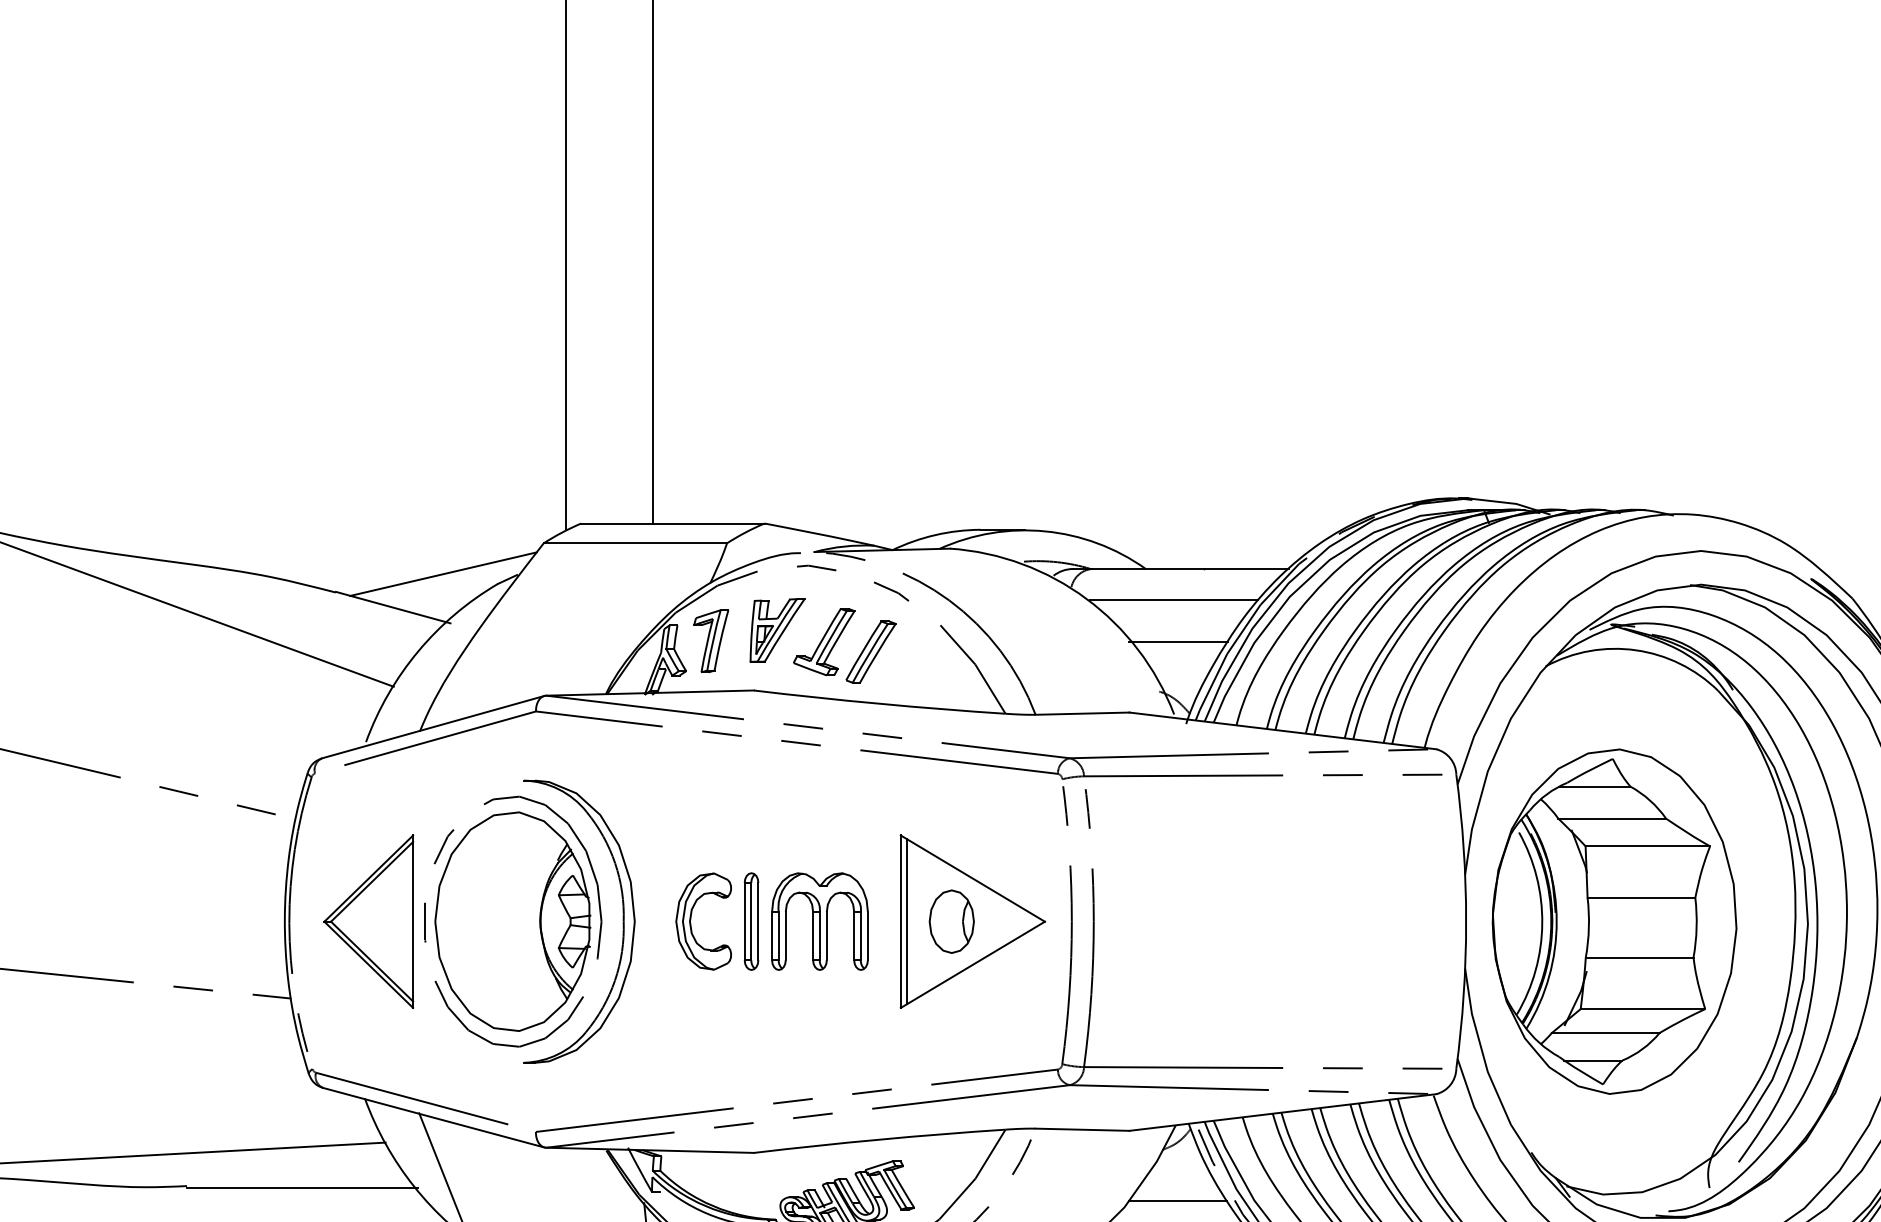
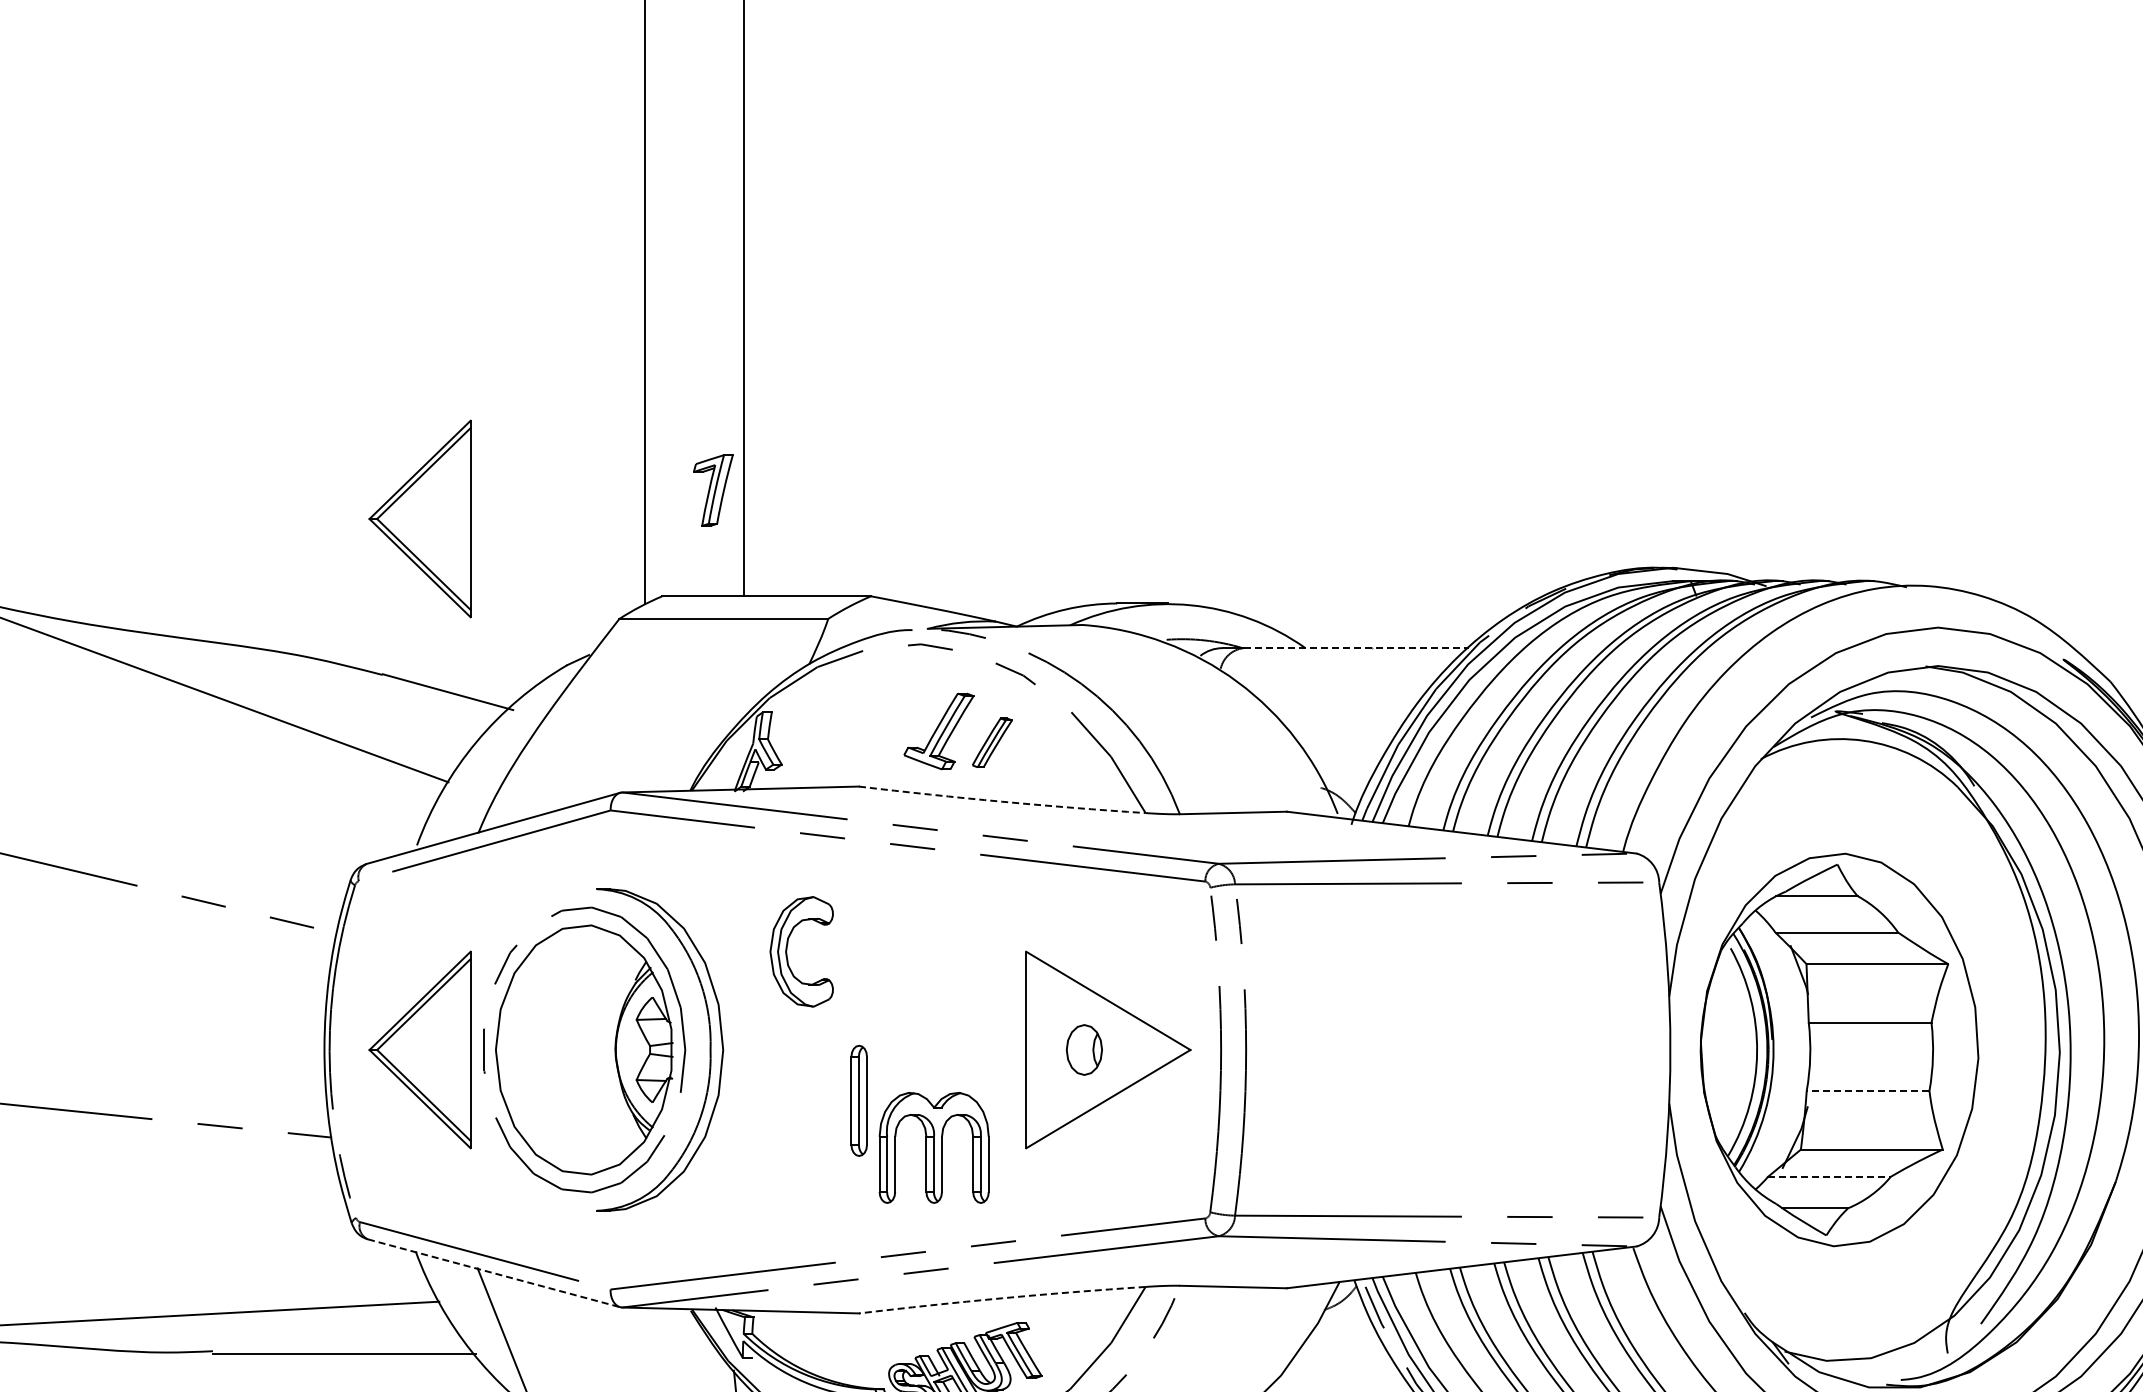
part: (368, 455) -> (419, 518), added
line: (1190, 569) -> (1356, 648), solid -> dashed
line: (442, 573) -> (504, 653), removed
line: (1173, 600) -> (1337, 683), removed
part: (777, 629) -> (885, 717), removed
part: (711, 641) -> (713, 490), moved
line: (1178, 642) -> (1342, 731), removed
part: (871, 651) -> (992, 742), size x0.7
arc: (879, 703) -> (1002, 801), solid -> dashed
part: (691, 920) -> (787, 950), moved
part: (750, 921) -> (858, 1100), moved
part: (819, 921) -> (933, 1147), moved
line: (907, 921) -> (1033, 1049), removed
part: (951, 921) -> (1084, 1049), size x0.7
line: (1639, 957) -> (1867, 1090), solid -> dashed
line: (1606, 1032) -> (1830, 1176), solid -> dashed
line: (434, 1117) -> (494, 1273), solid -> dashed
arc: (879, 1139) -> (1002, 1298), solid -> dashed
line: (1178, 1201) -> (1342, 1368), removed

